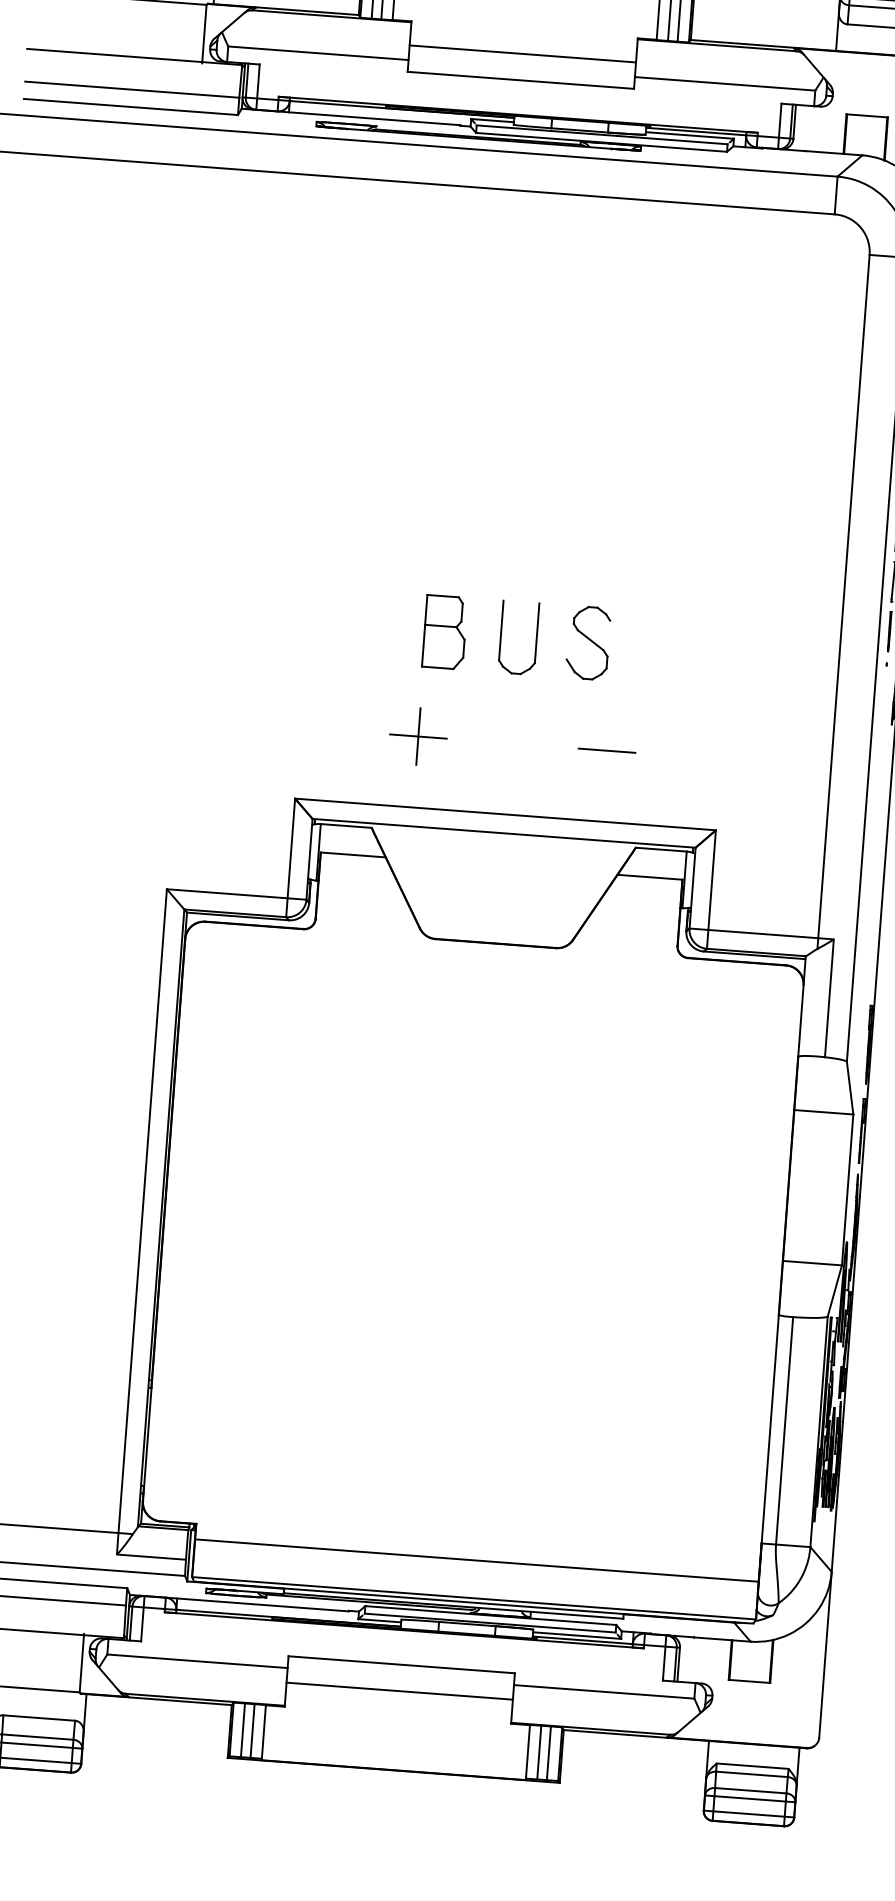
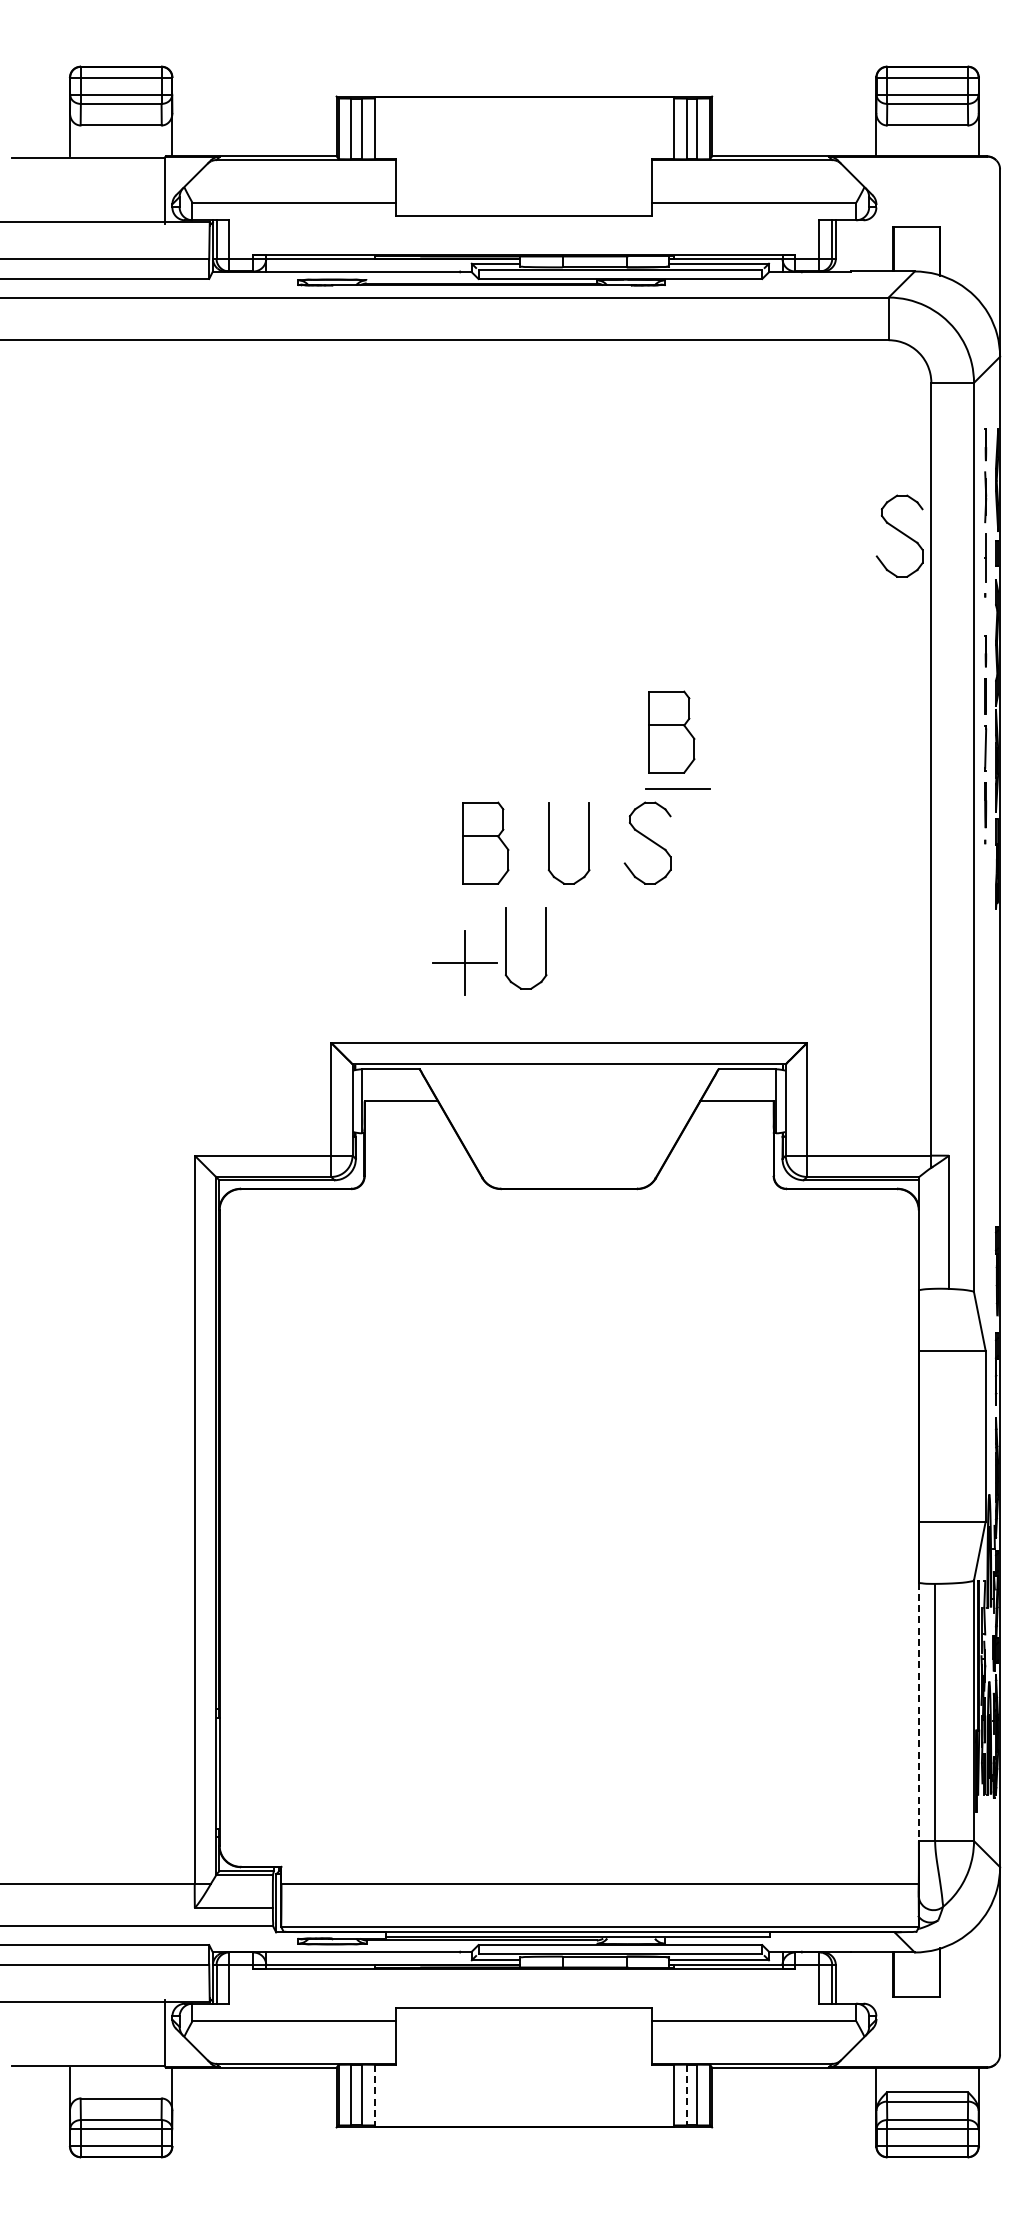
line: (522, 54) -> (524, 186), removed
part: (831, 387) -> (899, 535), added
part: (616, 545) -> (671, 731), added
part: (456, 726) -> (506, 948), added
line: (606, 750) -> (677, 788), moved
line: (769, 1429) -> (918, 1712), solid -> dashed
line: (399, 1690) -> (524, 2037), removed
line: (264, 1733) -> (375, 2096), solid -> dashed
line: (539, 1752) -> (686, 2095), solid -> dashed

